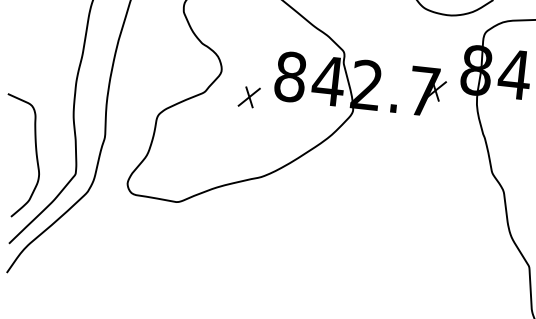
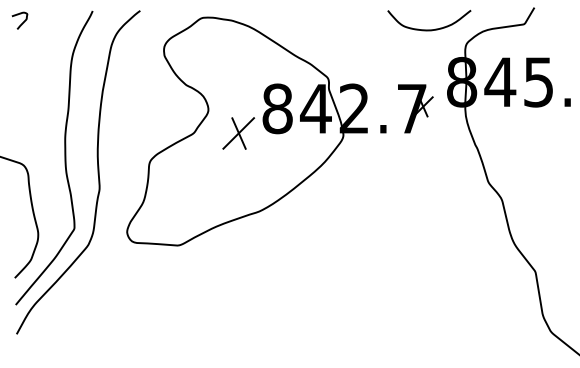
part: (248, 97) -> (238, 133), size x1.6

